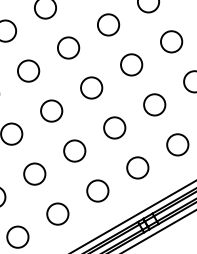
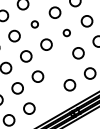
circle: (67, 48) -> (34, 24), size x0.6
circle: (131, 63) -> (66, 32), size x0.6
circle: (115, 127) -> (58, 64), removed
circle: (97, 190) -> (49, 96), removed

